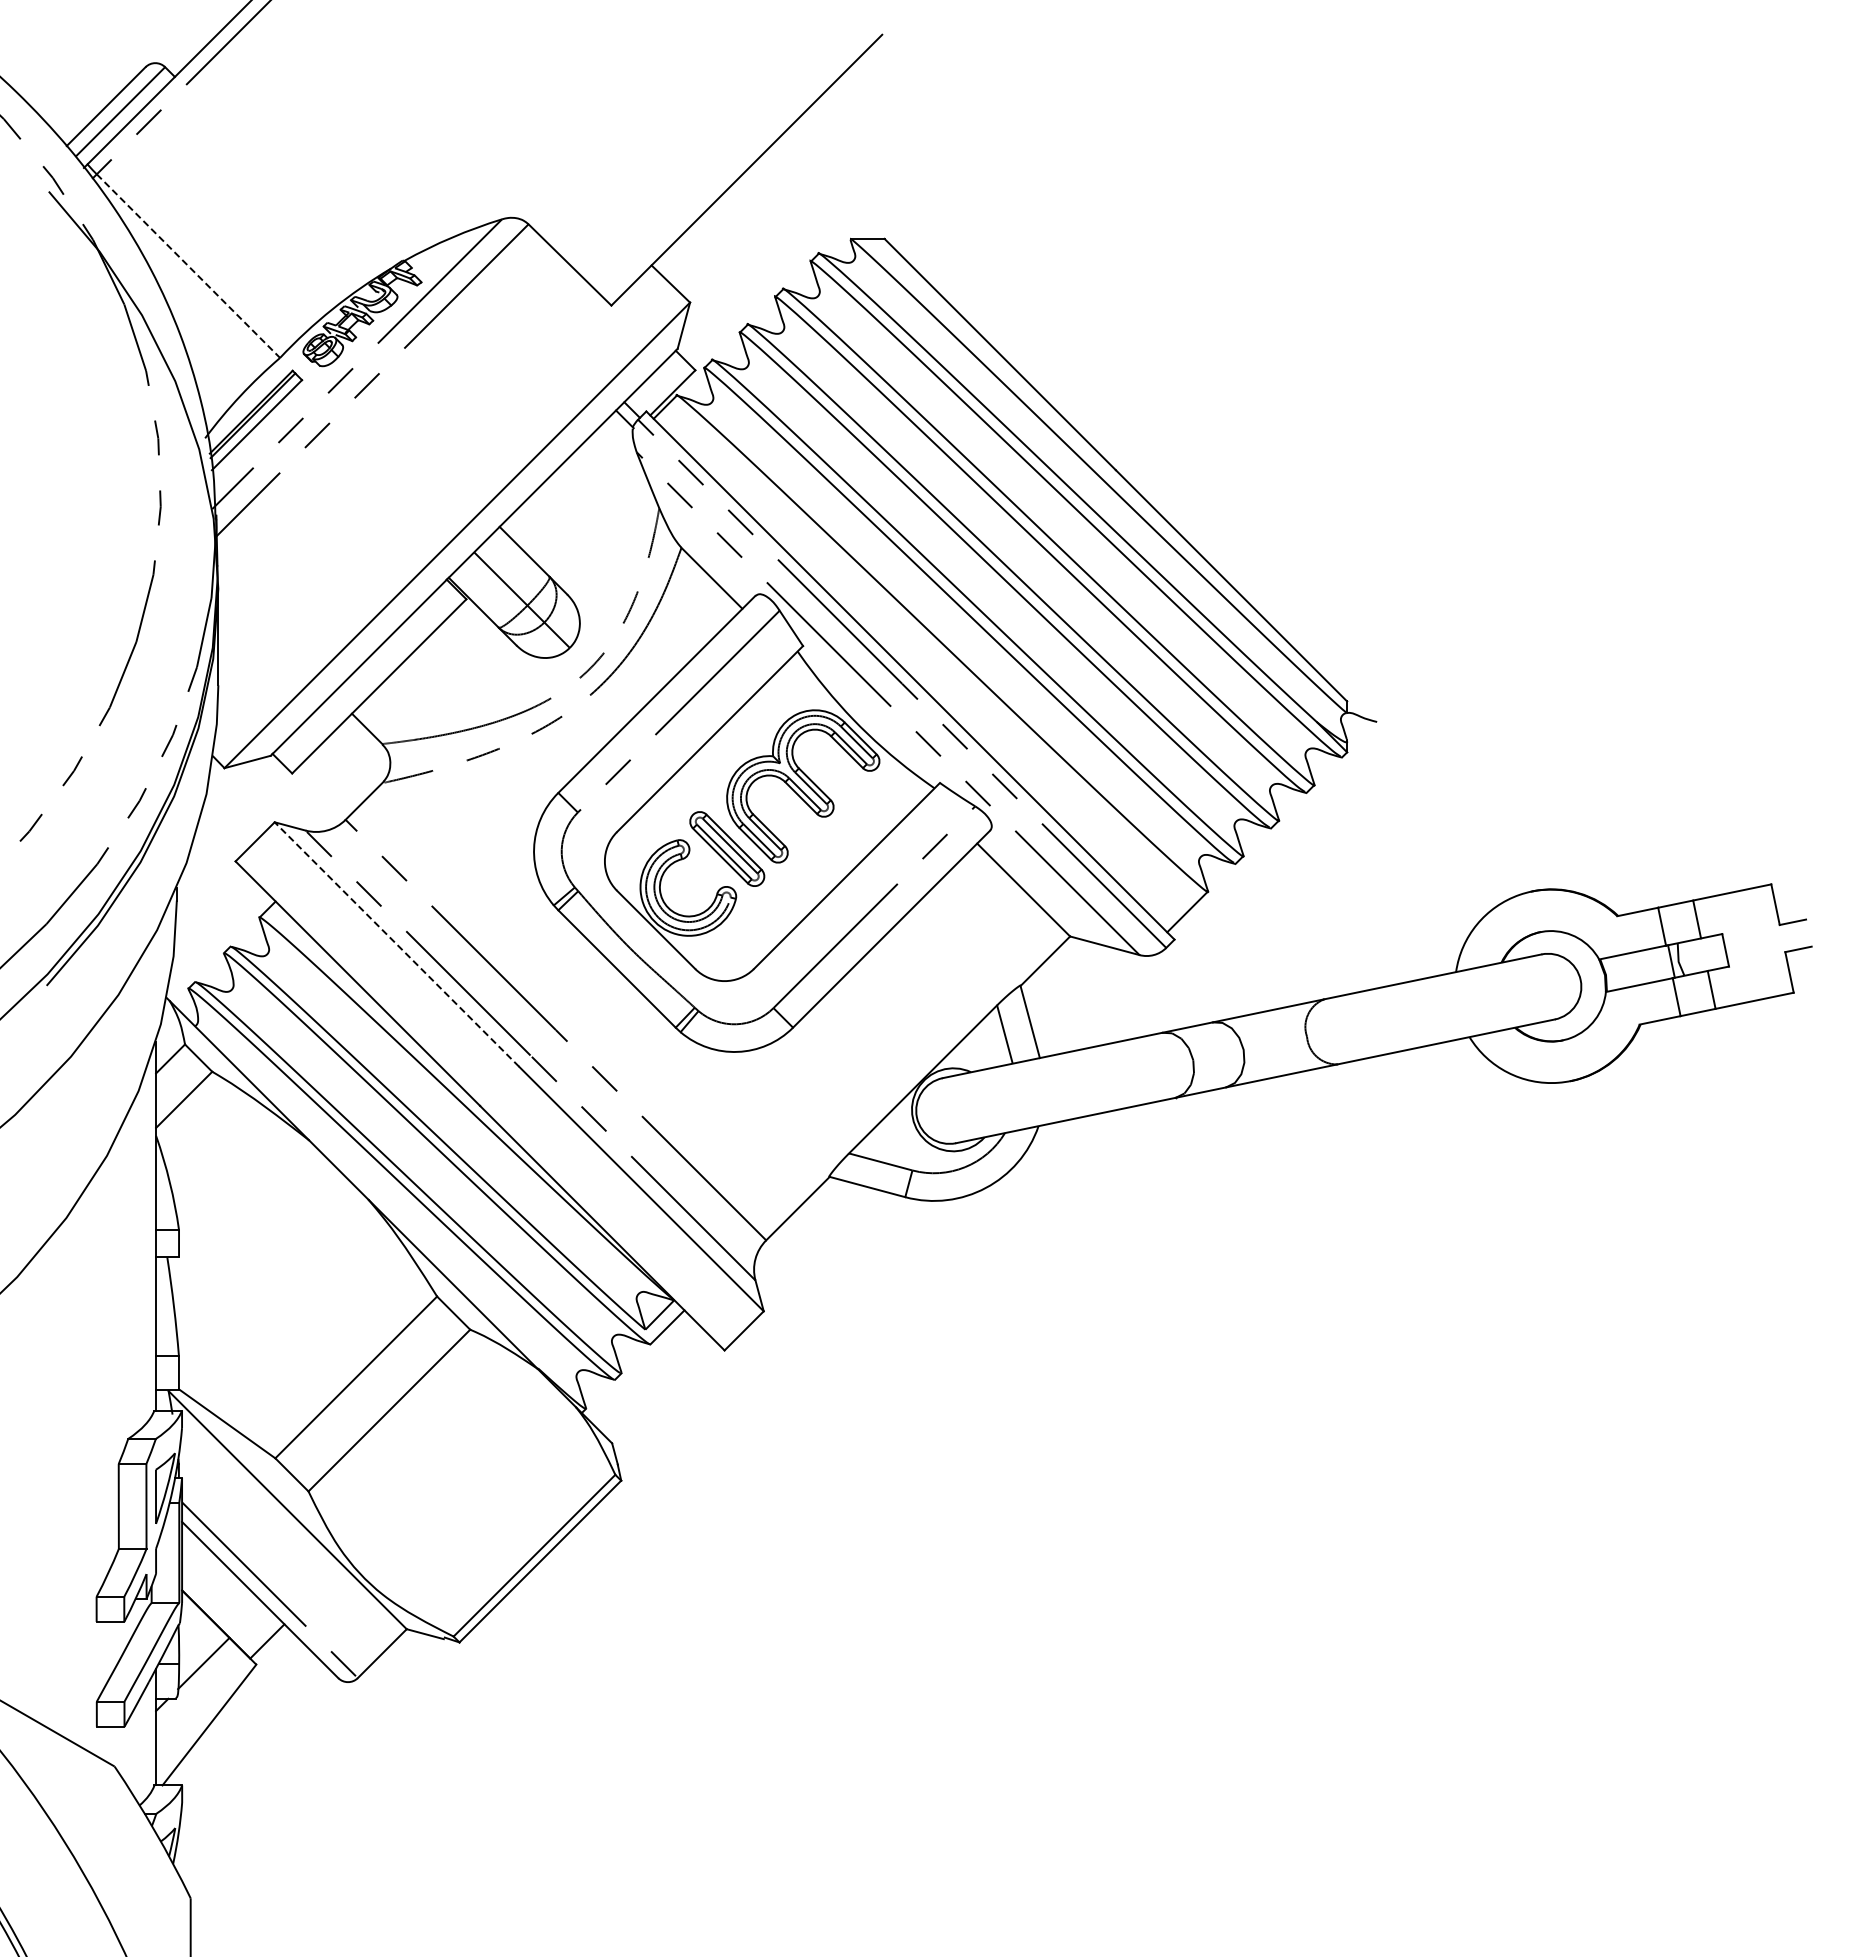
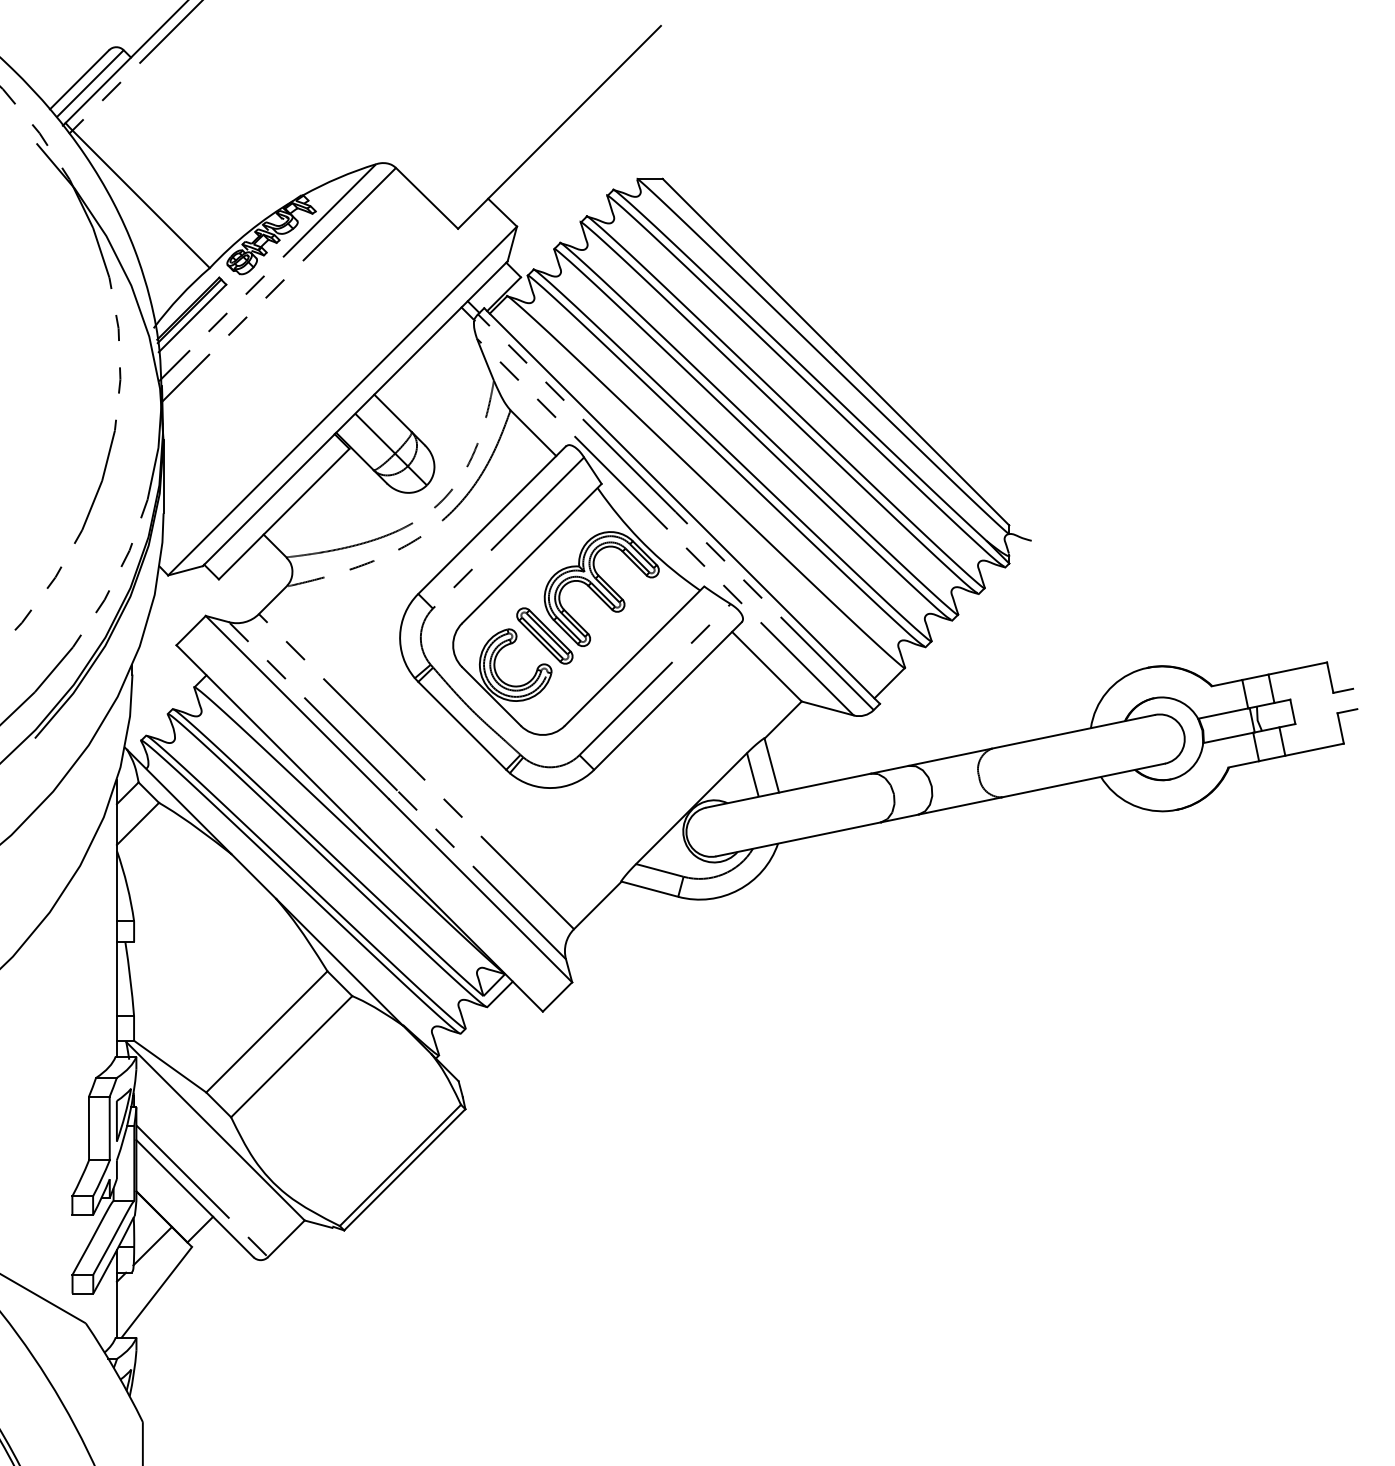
line: (188, 266) -> (141, 199), dashed -> solid
line: (396, 944) -> (297, 707), dashed -> solid

